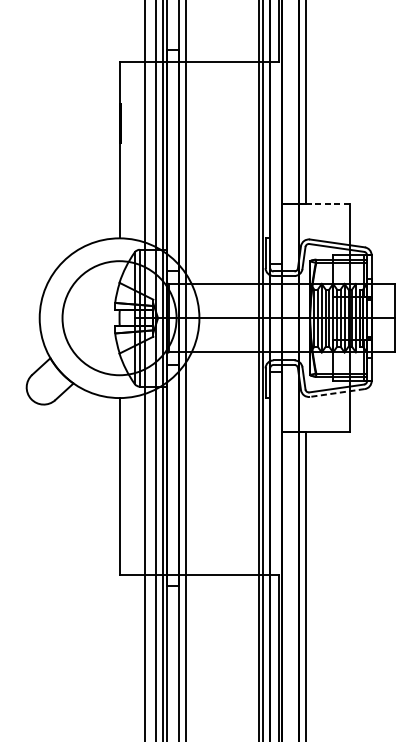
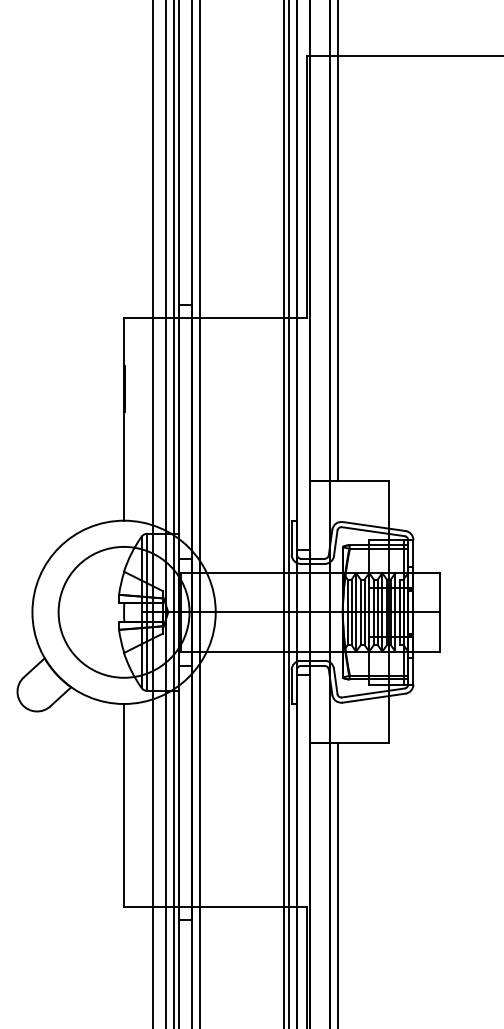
line: (328, 204) -> (363, 481), dashed -> solid
line: (337, 393) -> (374, 698), dashed -> solid

